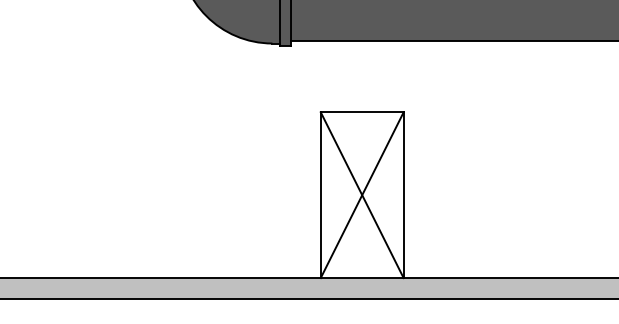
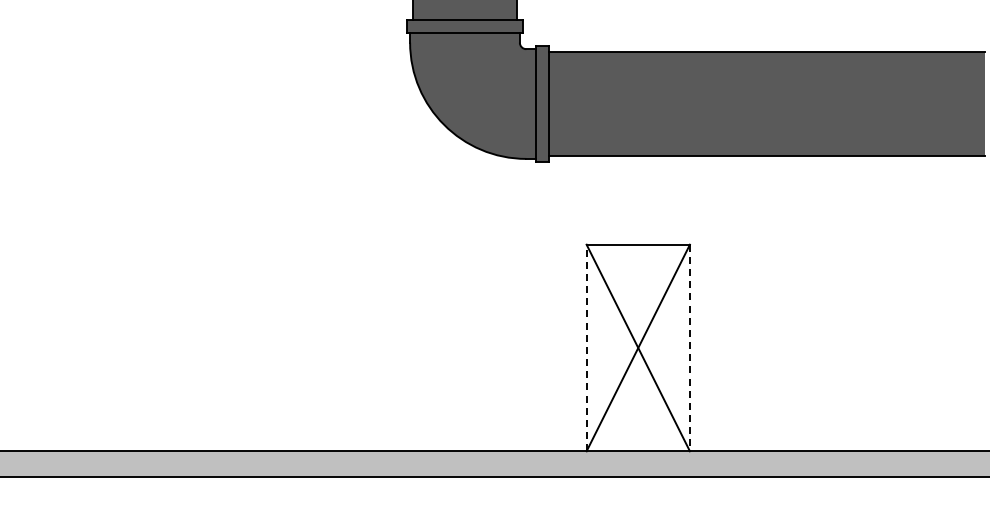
line: (320, 194) -> (586, 347), solid -> dashed
line: (403, 195) -> (689, 348), solid -> dashed

